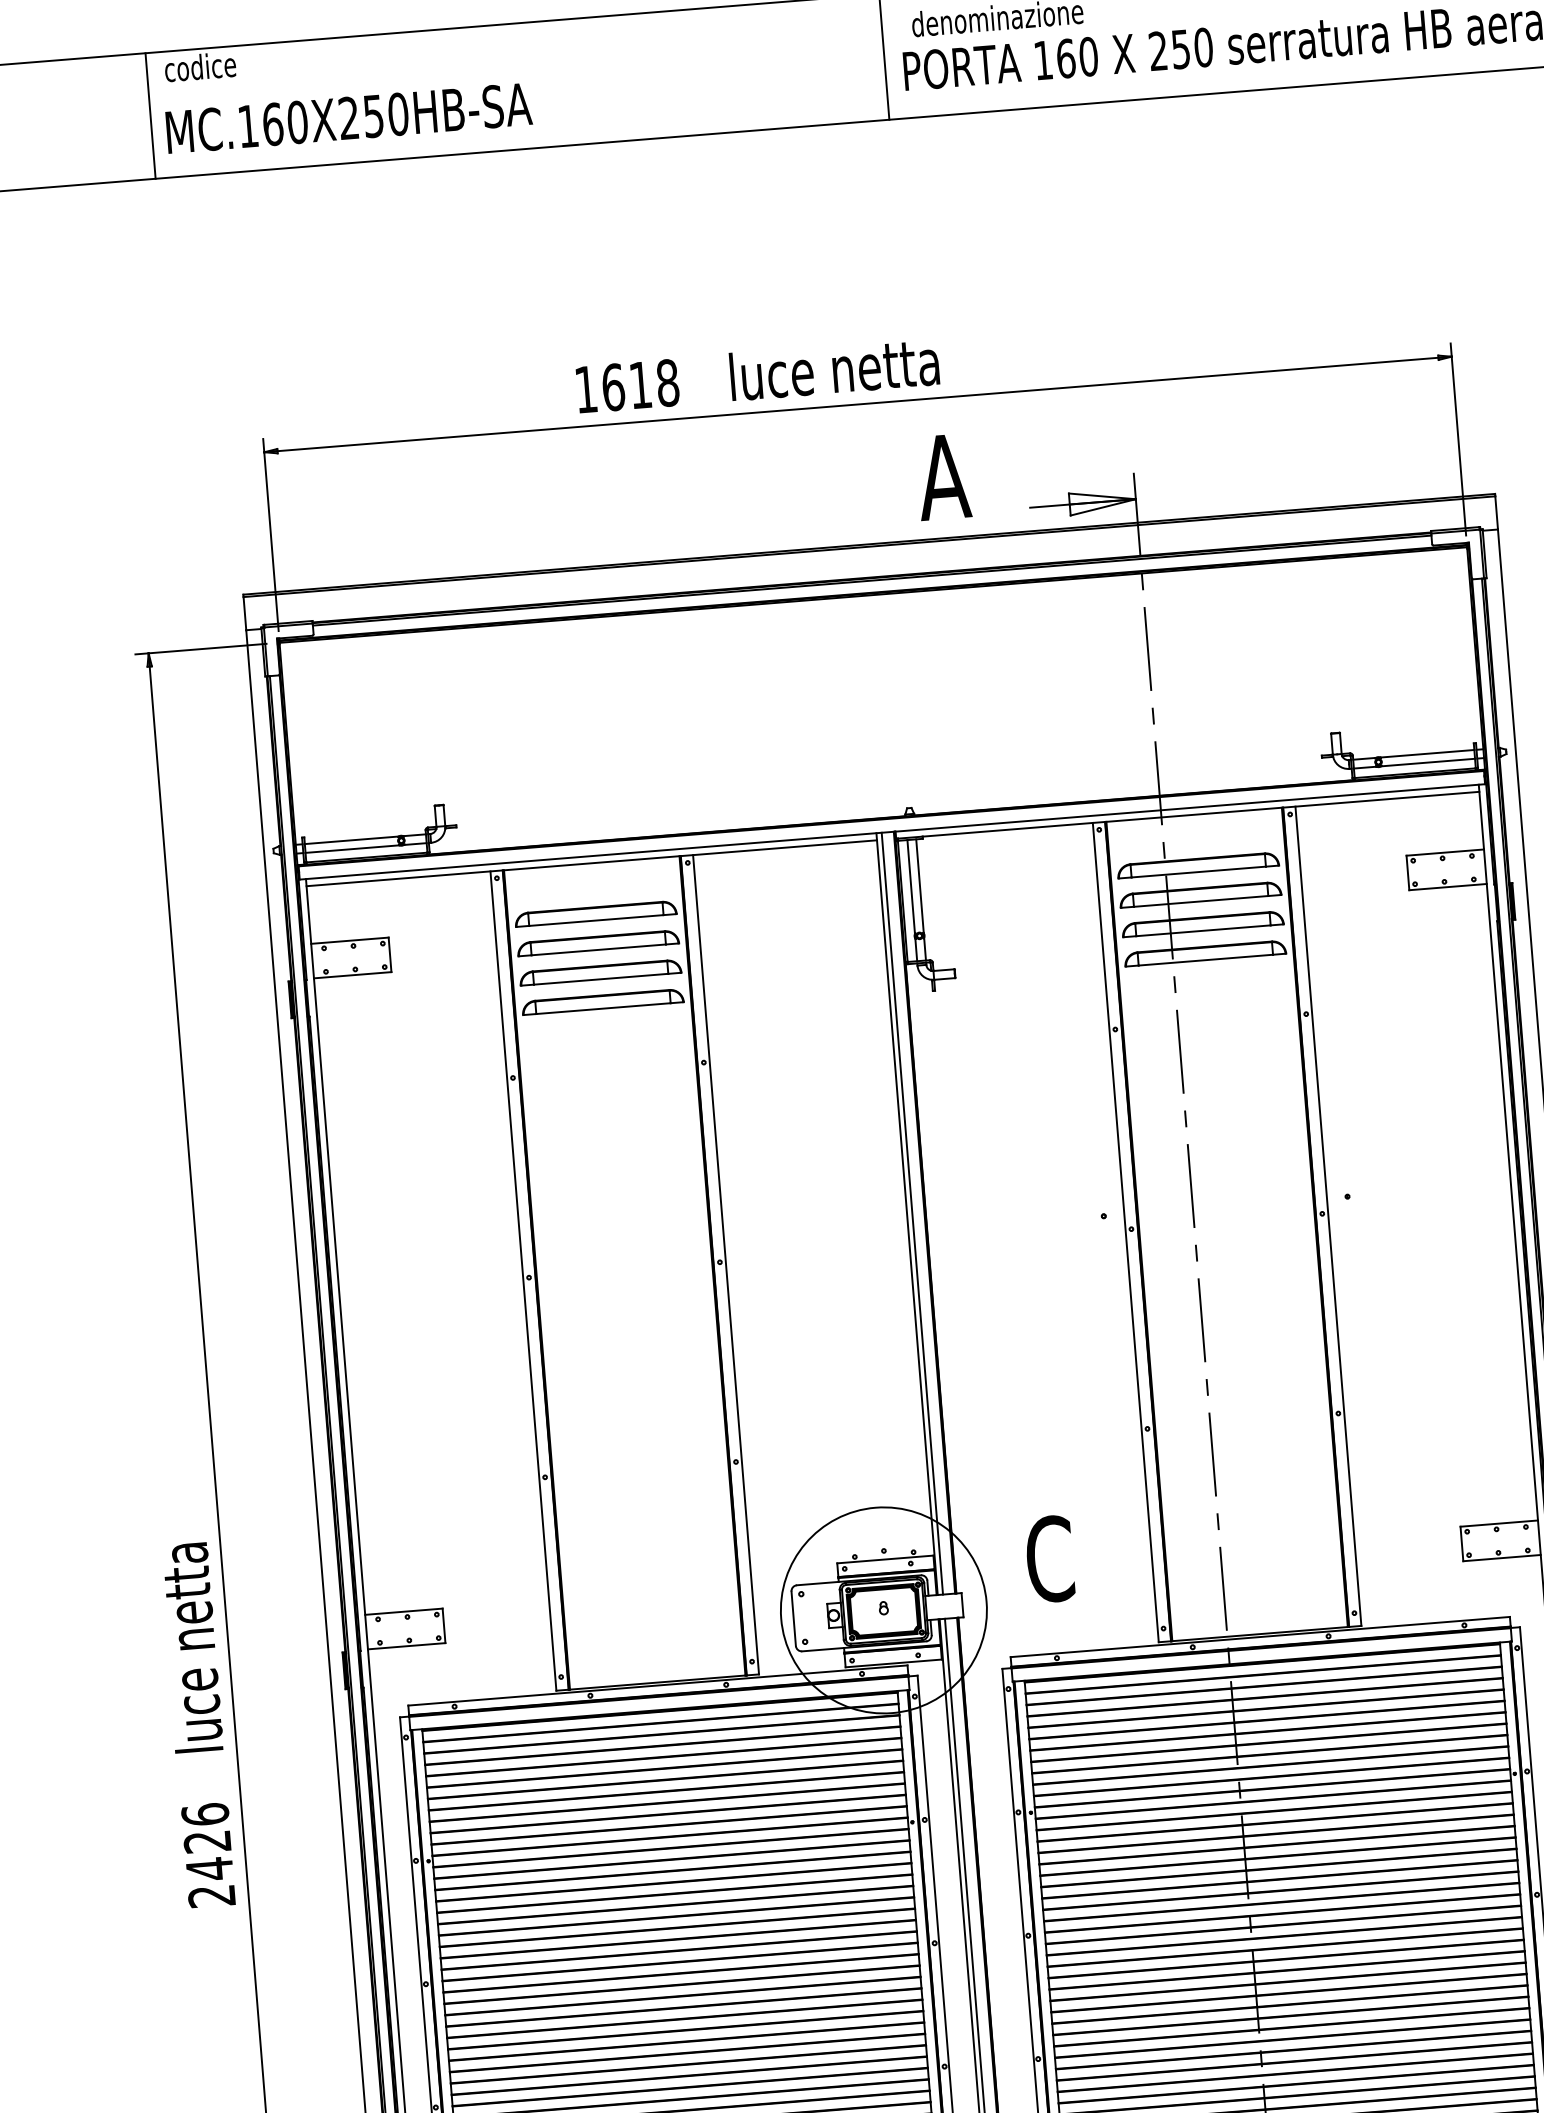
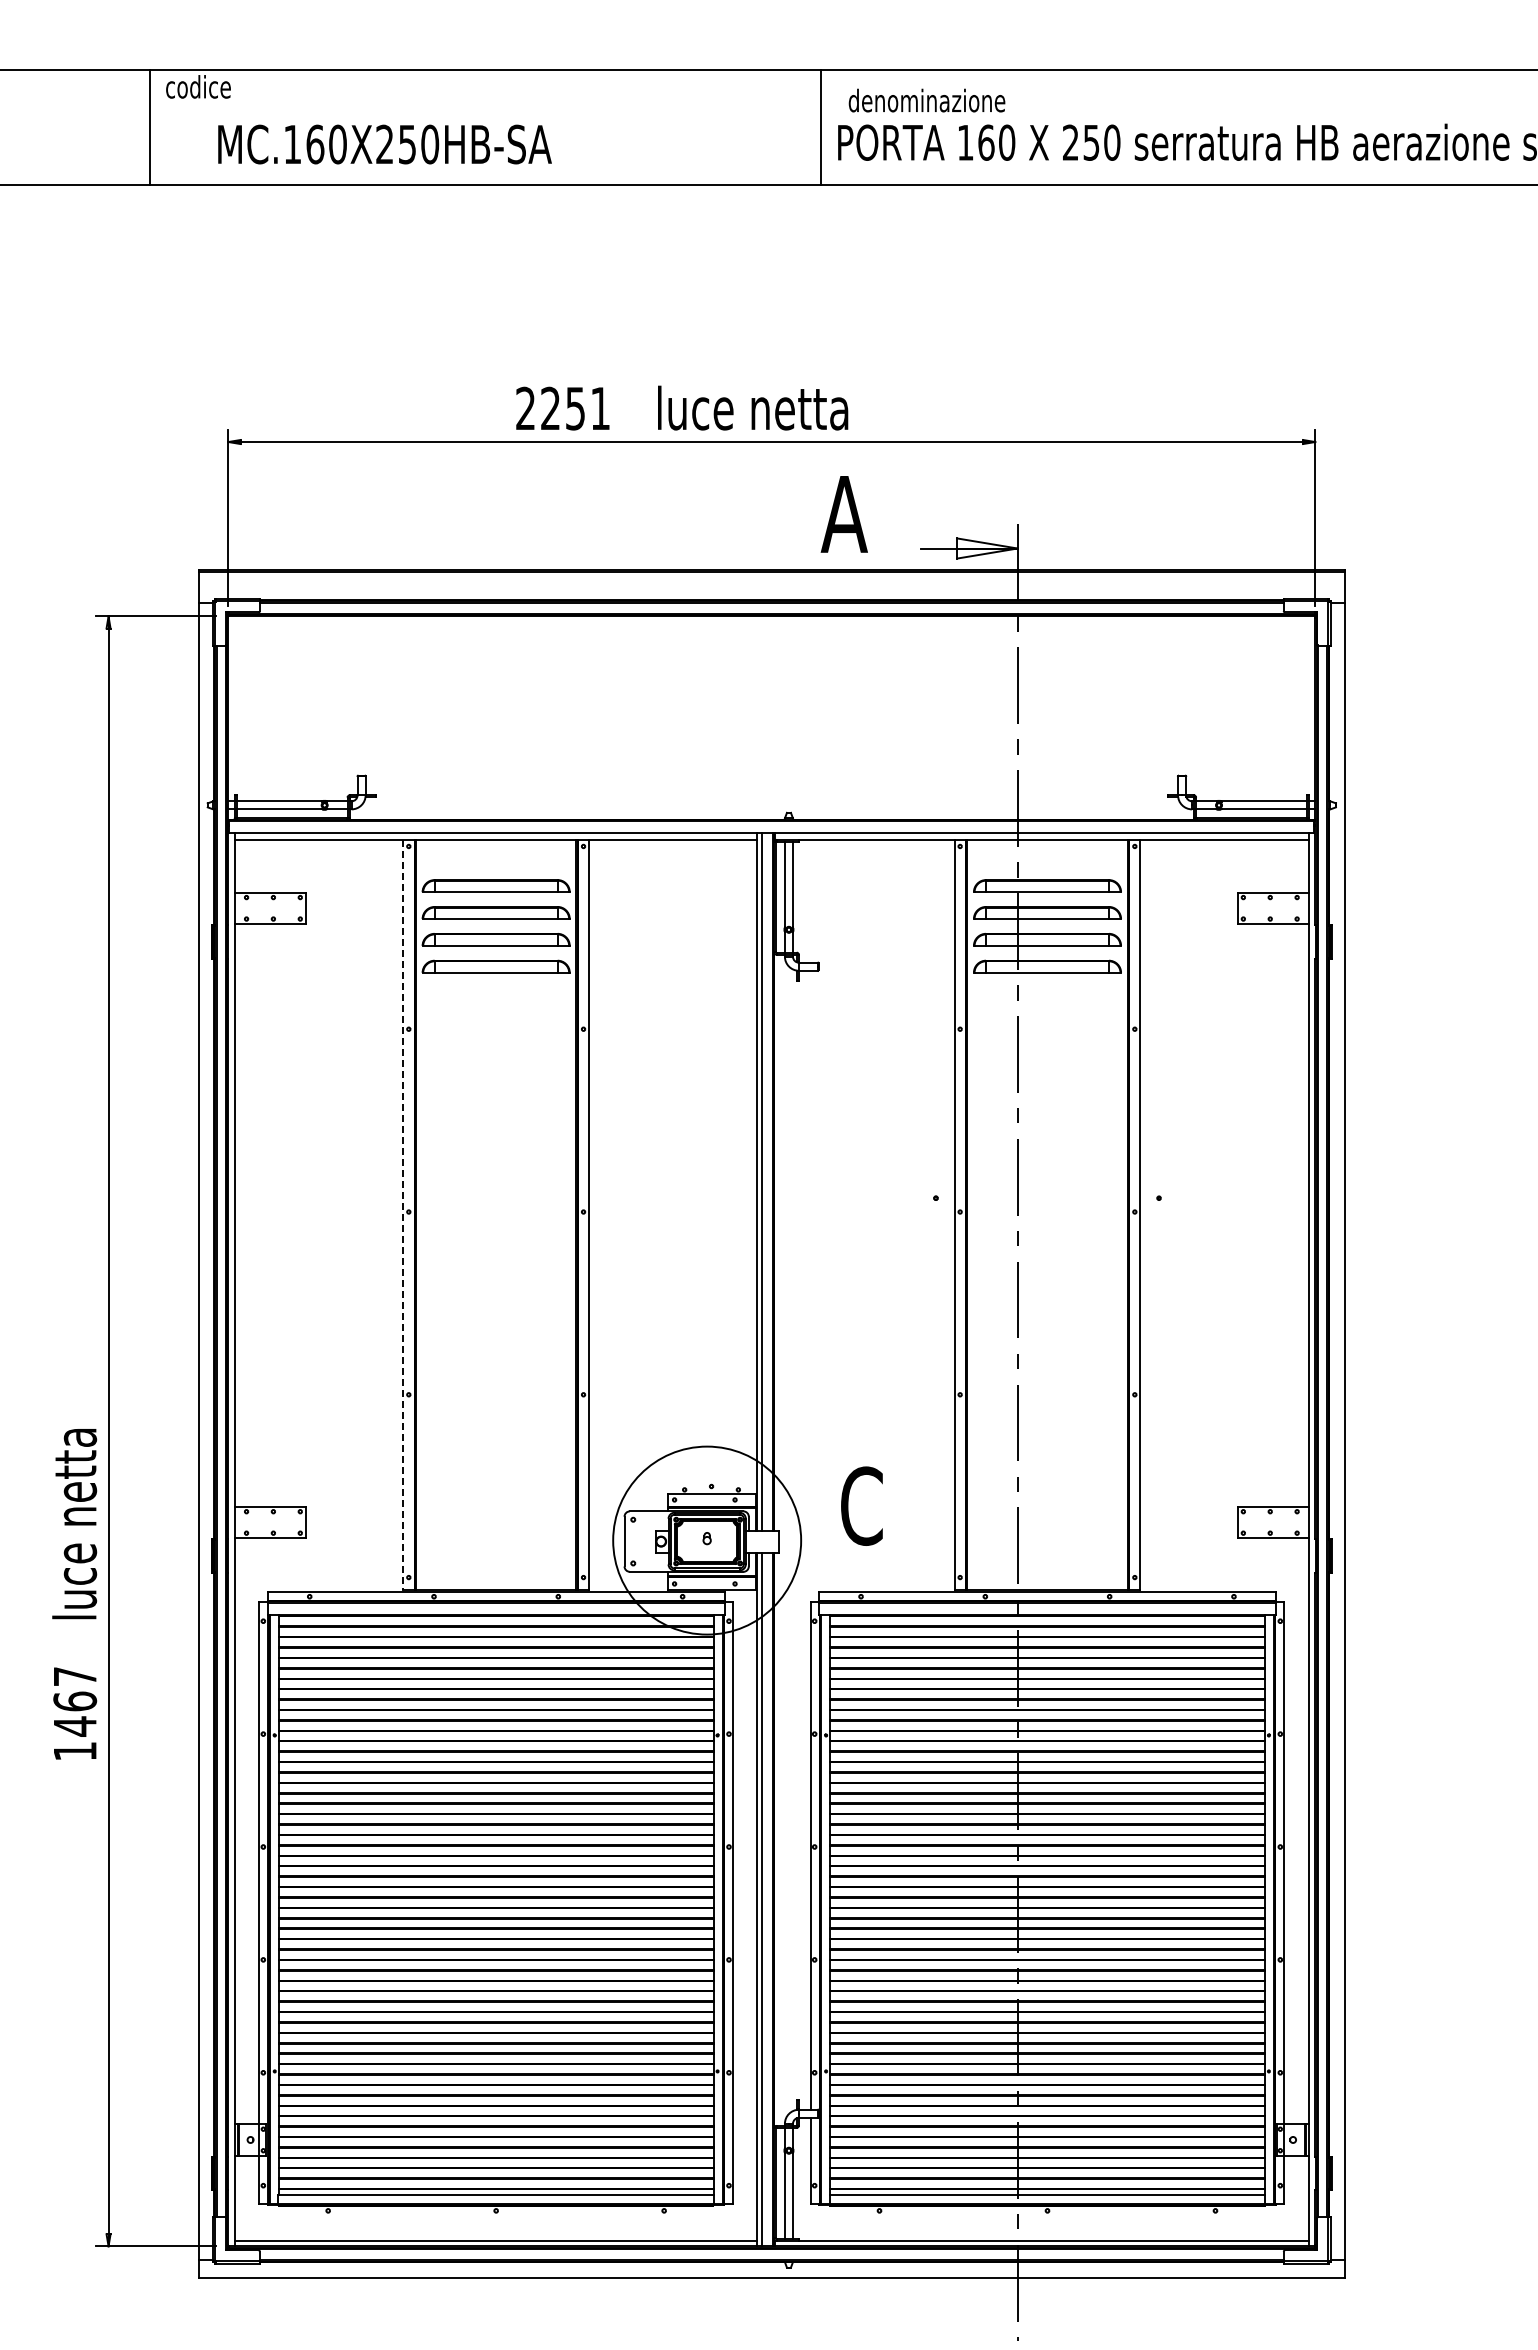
text: (348, 118) -> (384, 144), moved
text: (627, 386) -> (563, 408), 1618 -> 2251
line: (523, 1280) -> (403, 1214), solid -> dashed
text: (208, 1854) -> (75, 1713), 2426 -> 1467

